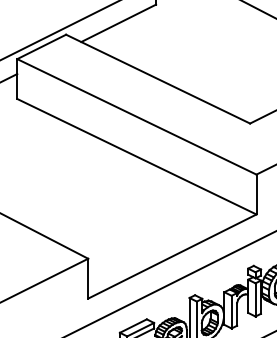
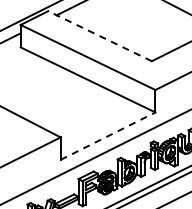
line: (158, 79) -> (100, 36), solid -> dashed
line: (173, 257) -> (108, 136), solid -> dashed

